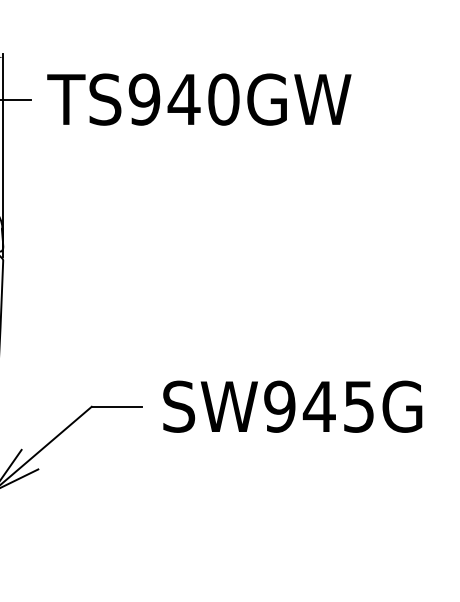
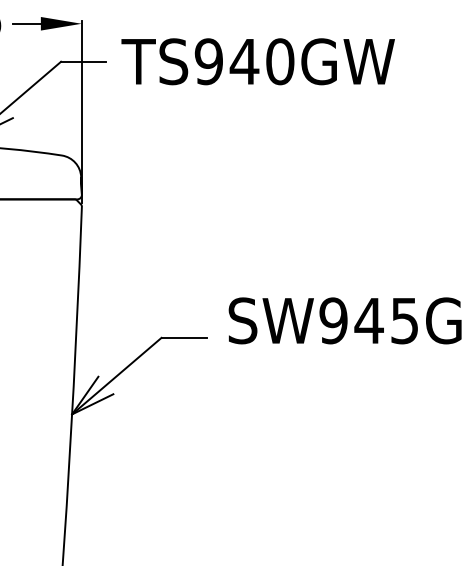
text: (291, 406) -> (344, 320), moved

